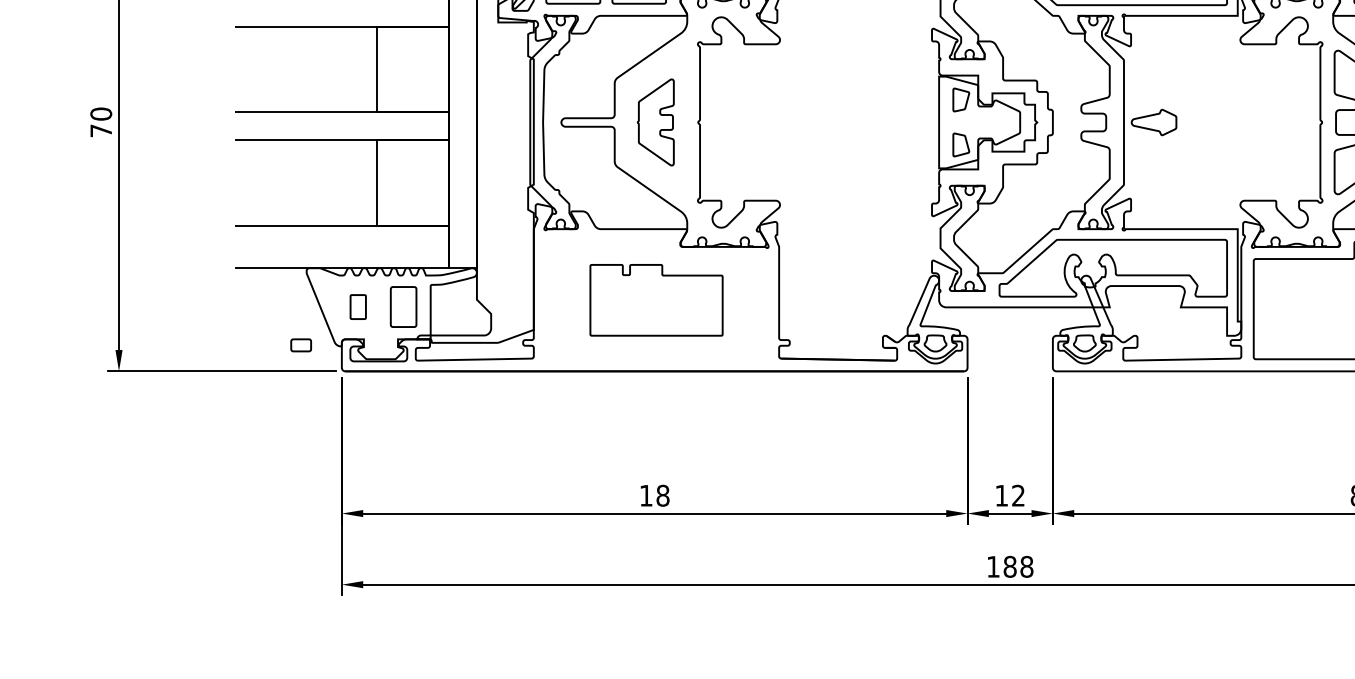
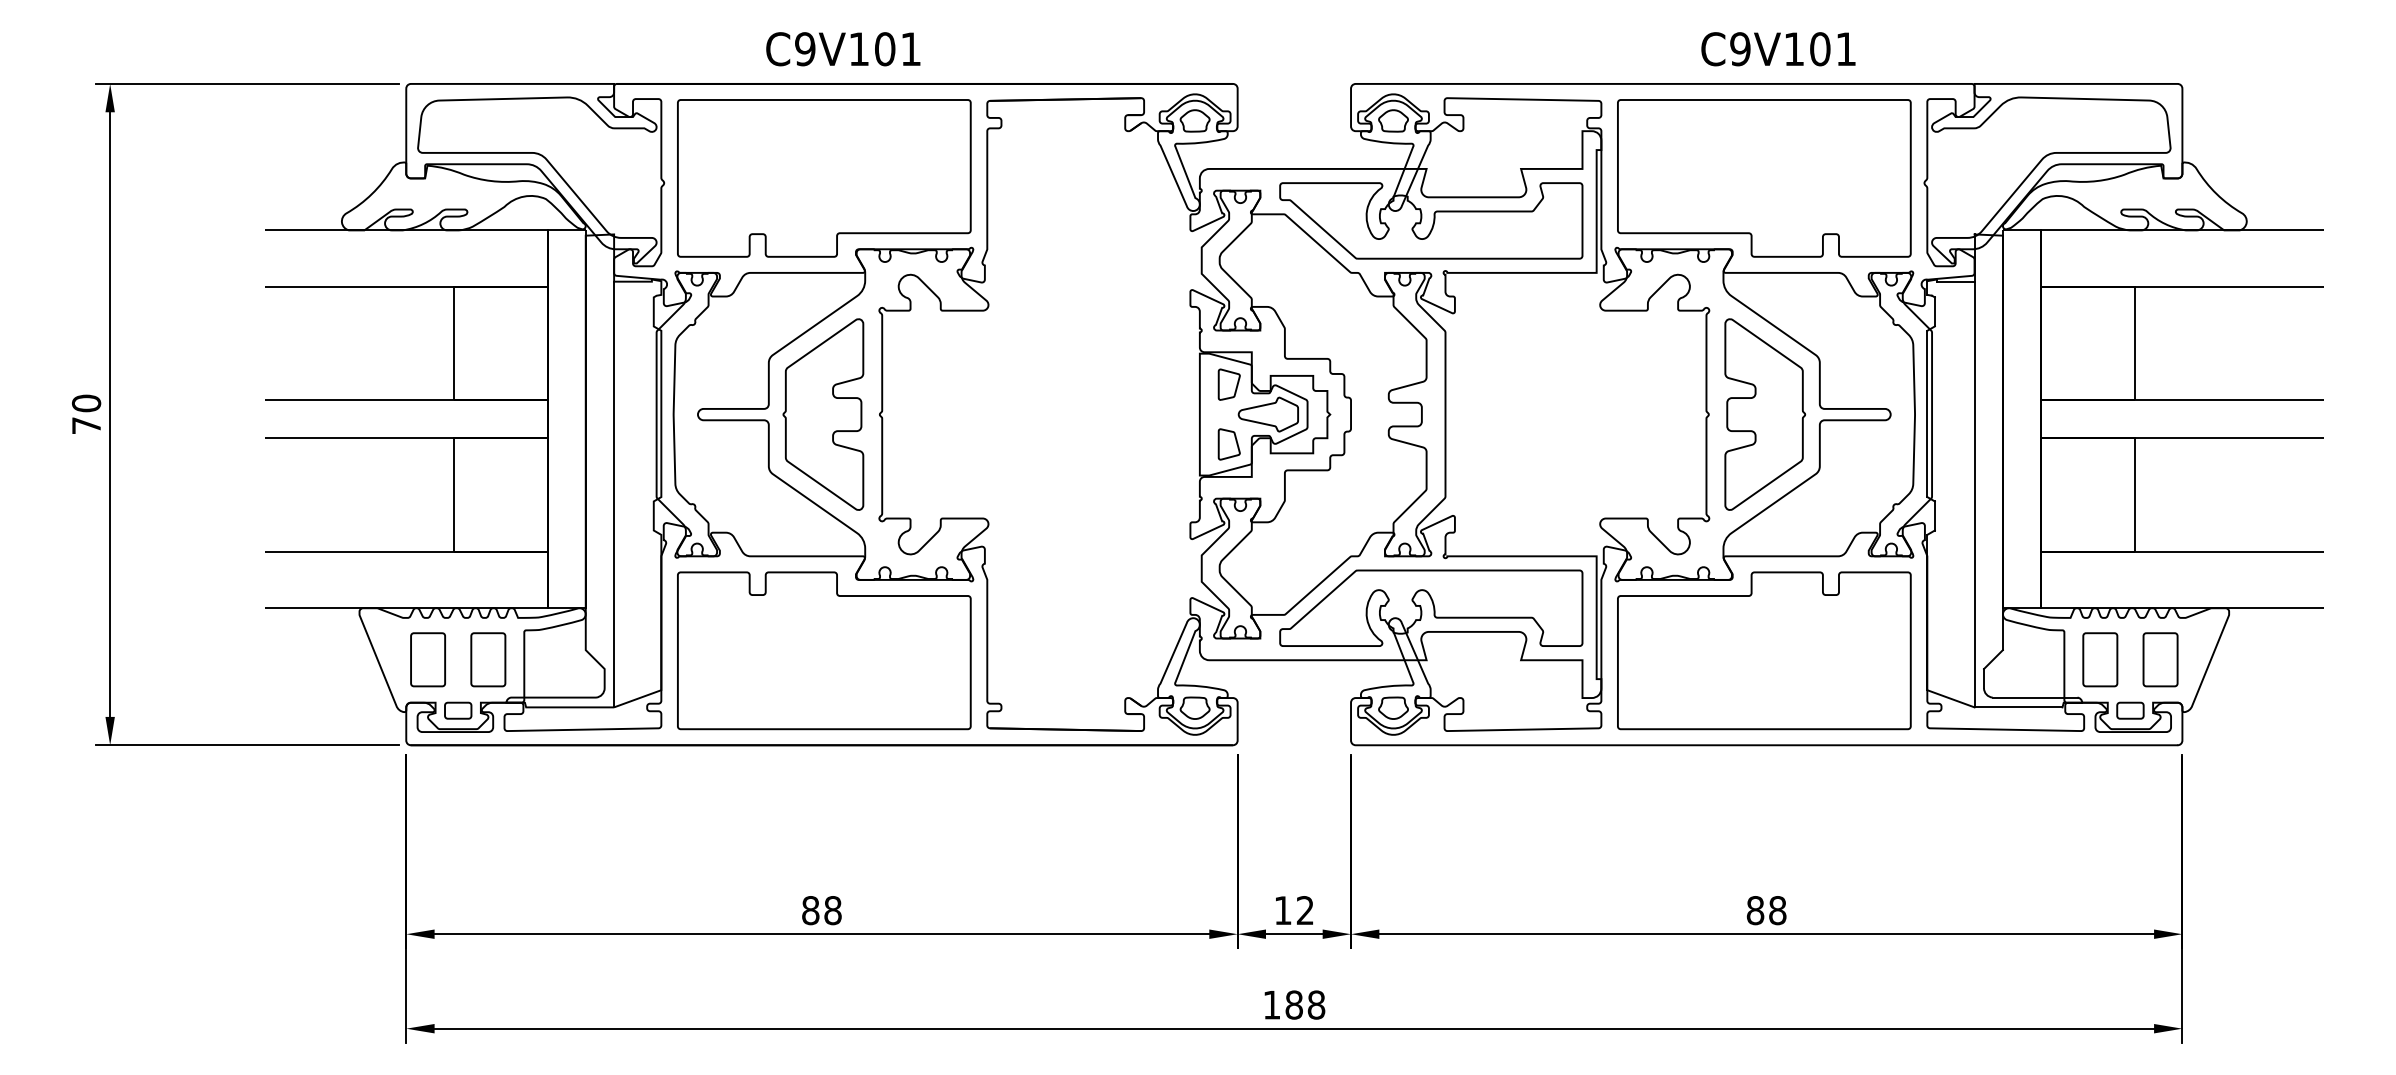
part: (655, 122) -> (823, 414), size x1.67
part: (1153, 122) -> (1267, 414), moved
line: (498, 182) -> (614, 494), added
part: (656, 300) -> (824, 650), size x1.67
part: (357, 306) -> (427, 659), size x1.67
part: (301, 345) -> (458, 710), moved
text: (646, 495) -> (810, 910), 18 -> 88

